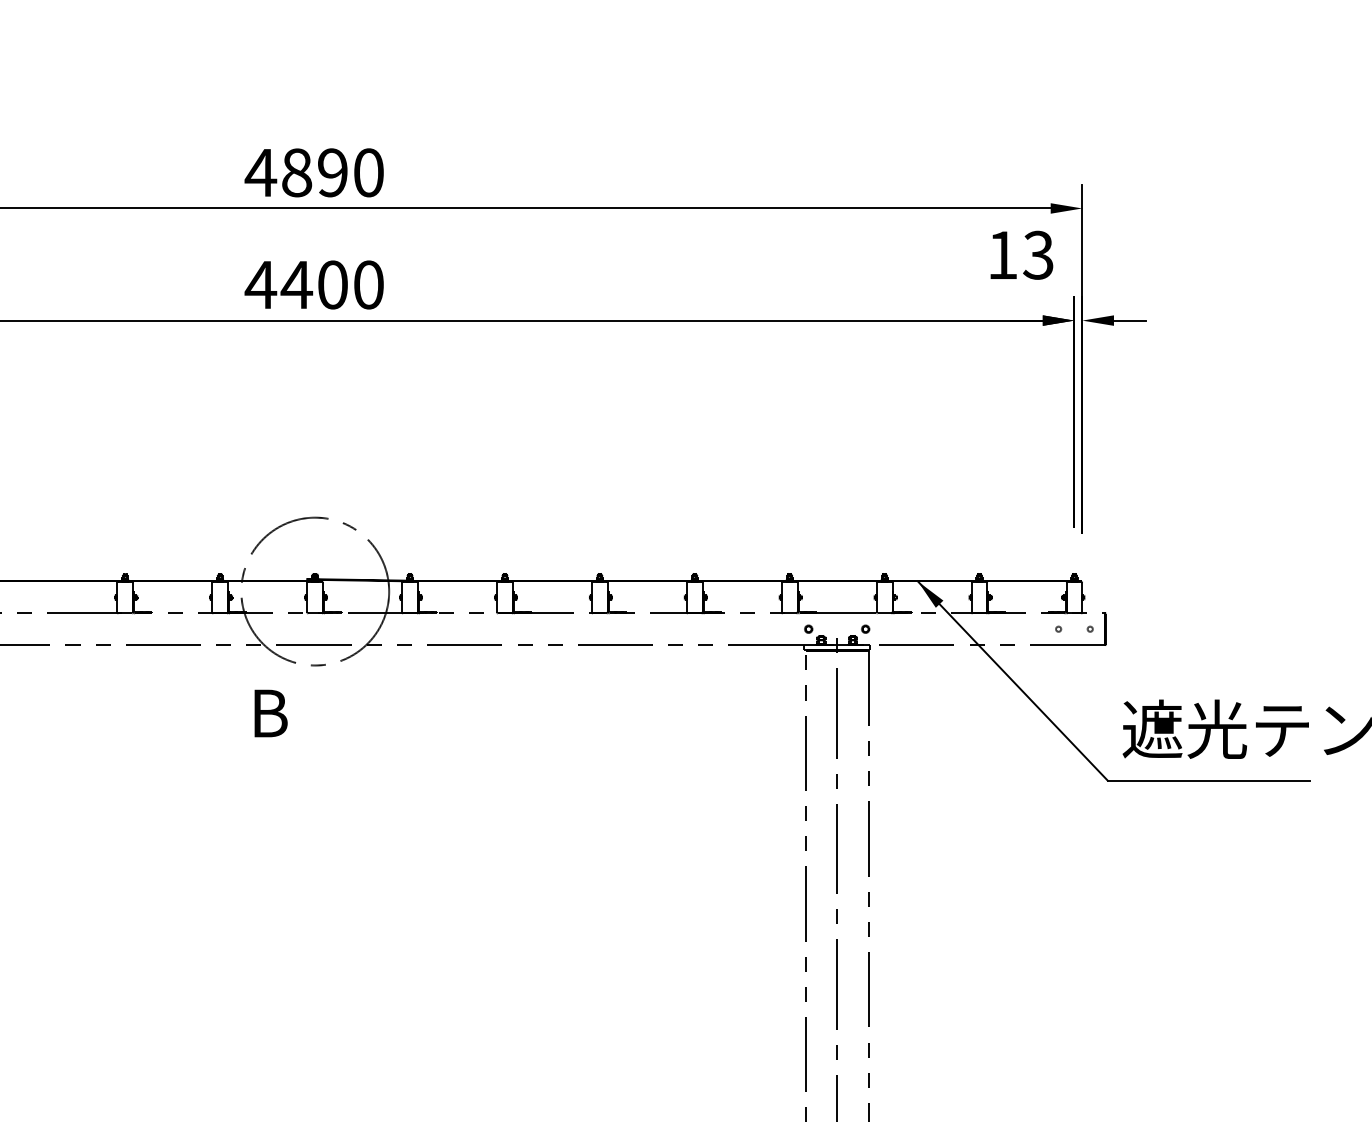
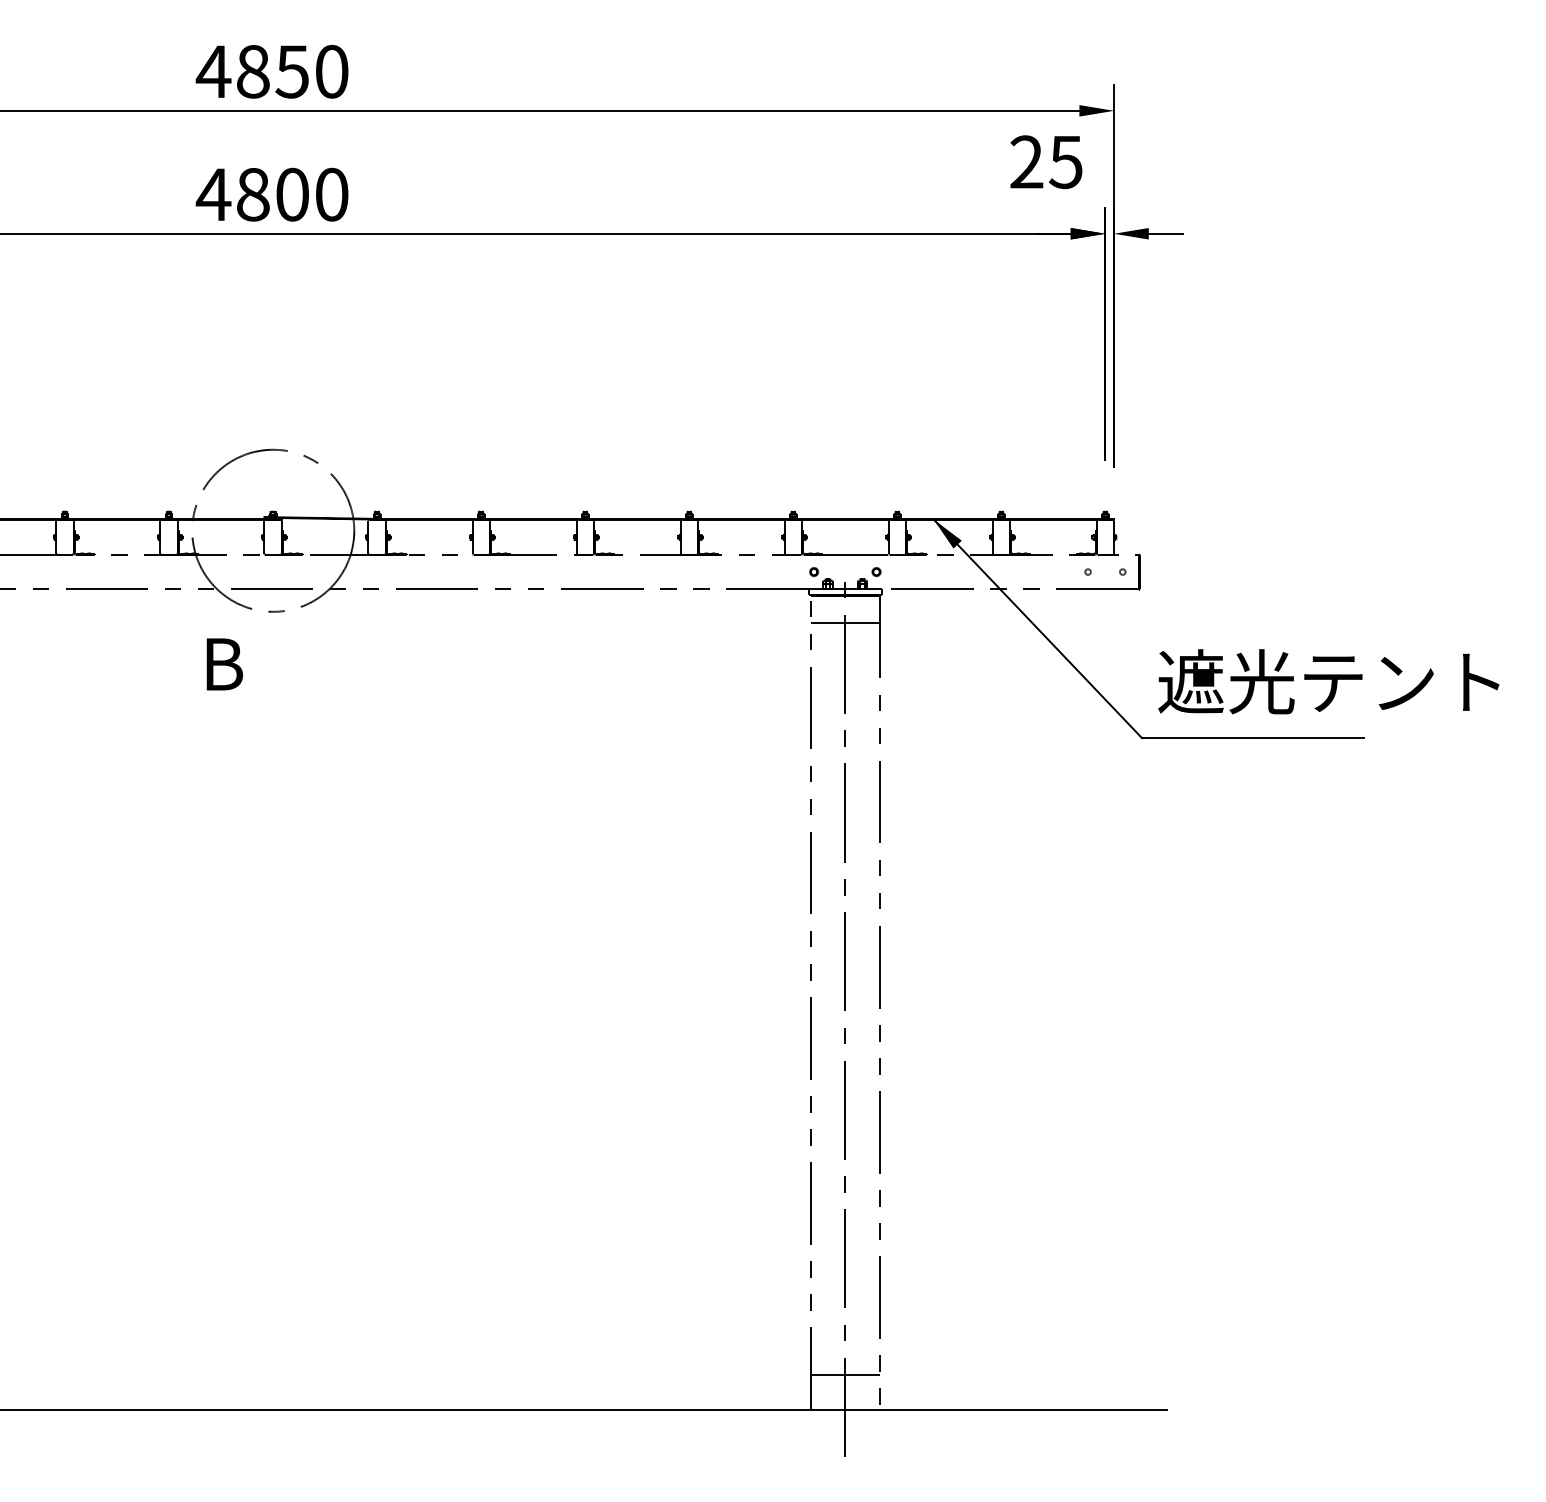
text: (331, 172) -> (291, 71), 4890 -> 4850
text: (1020, 254) -> (1046, 161), 13 -> 25
text: (296, 284) -> (252, 194), 4400 -> 4800
line: (837, 676) -> (845, 623), added

